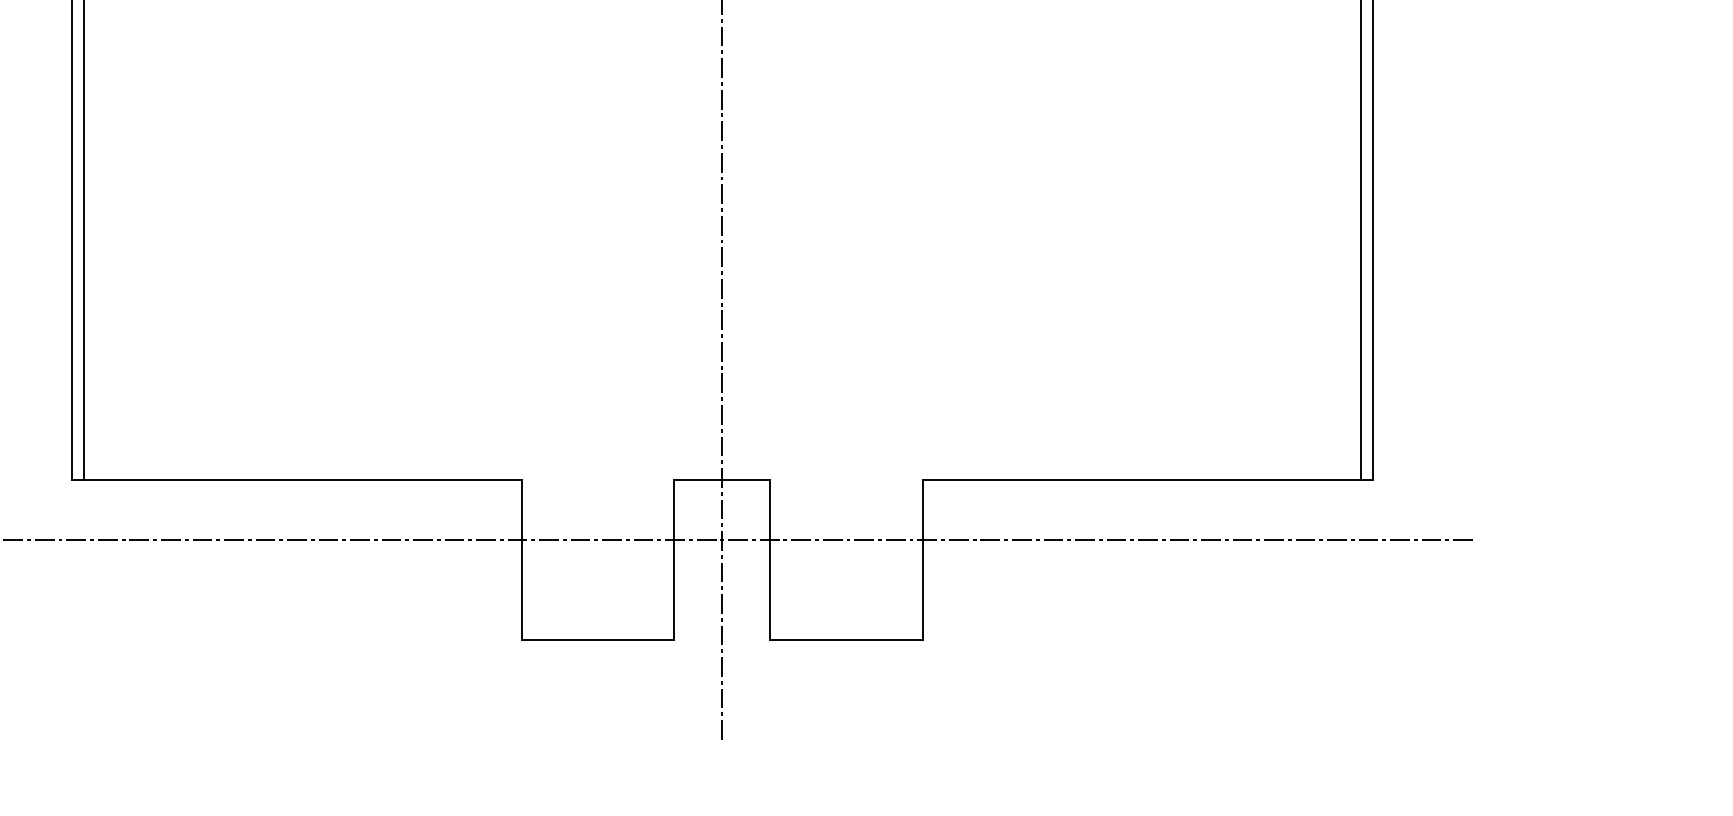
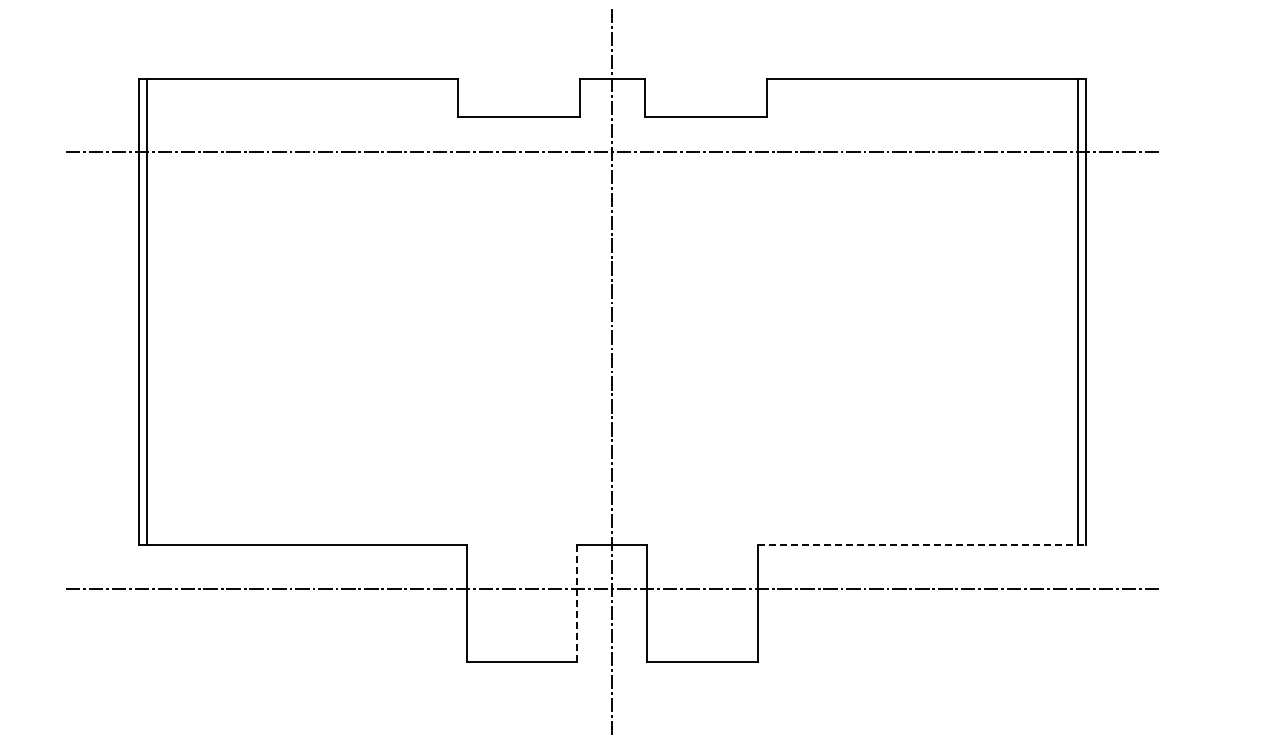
line: (1148, 479) -> (922, 545), solid -> dashed
line: (674, 559) -> (577, 603), solid -> dashed

